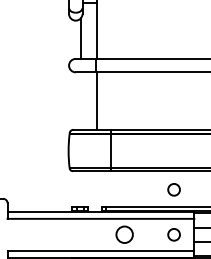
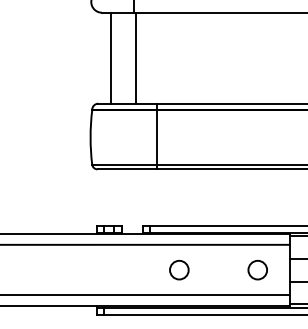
line: (81, 100) -> (111, 57), added
circle: (173, 189) -> (256, 198), removed
circle: (124, 234) -> (179, 269), size x0.71

